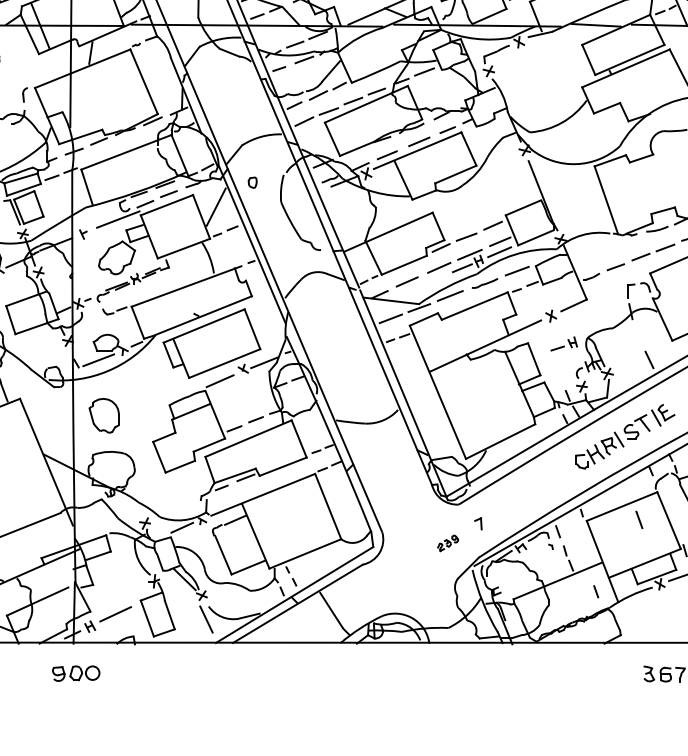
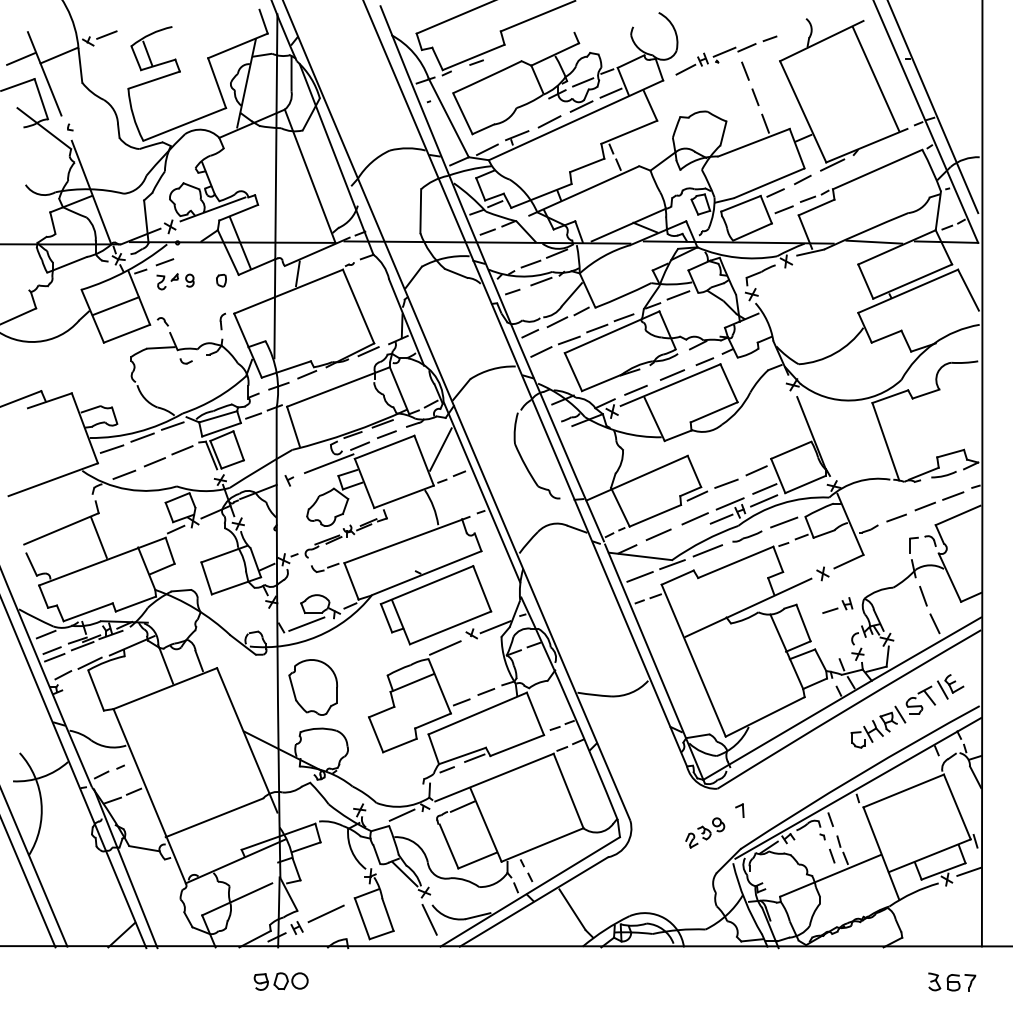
part: (252, 182) -> (221, 280), moved
part: (103, 415) -> (312, 687), size x1.43
line: (639, 520) -> (923, 596), moved
part: (448, 542) -> (705, 832), size x1.67
line: (596, 591) -> (832, 855), moved

